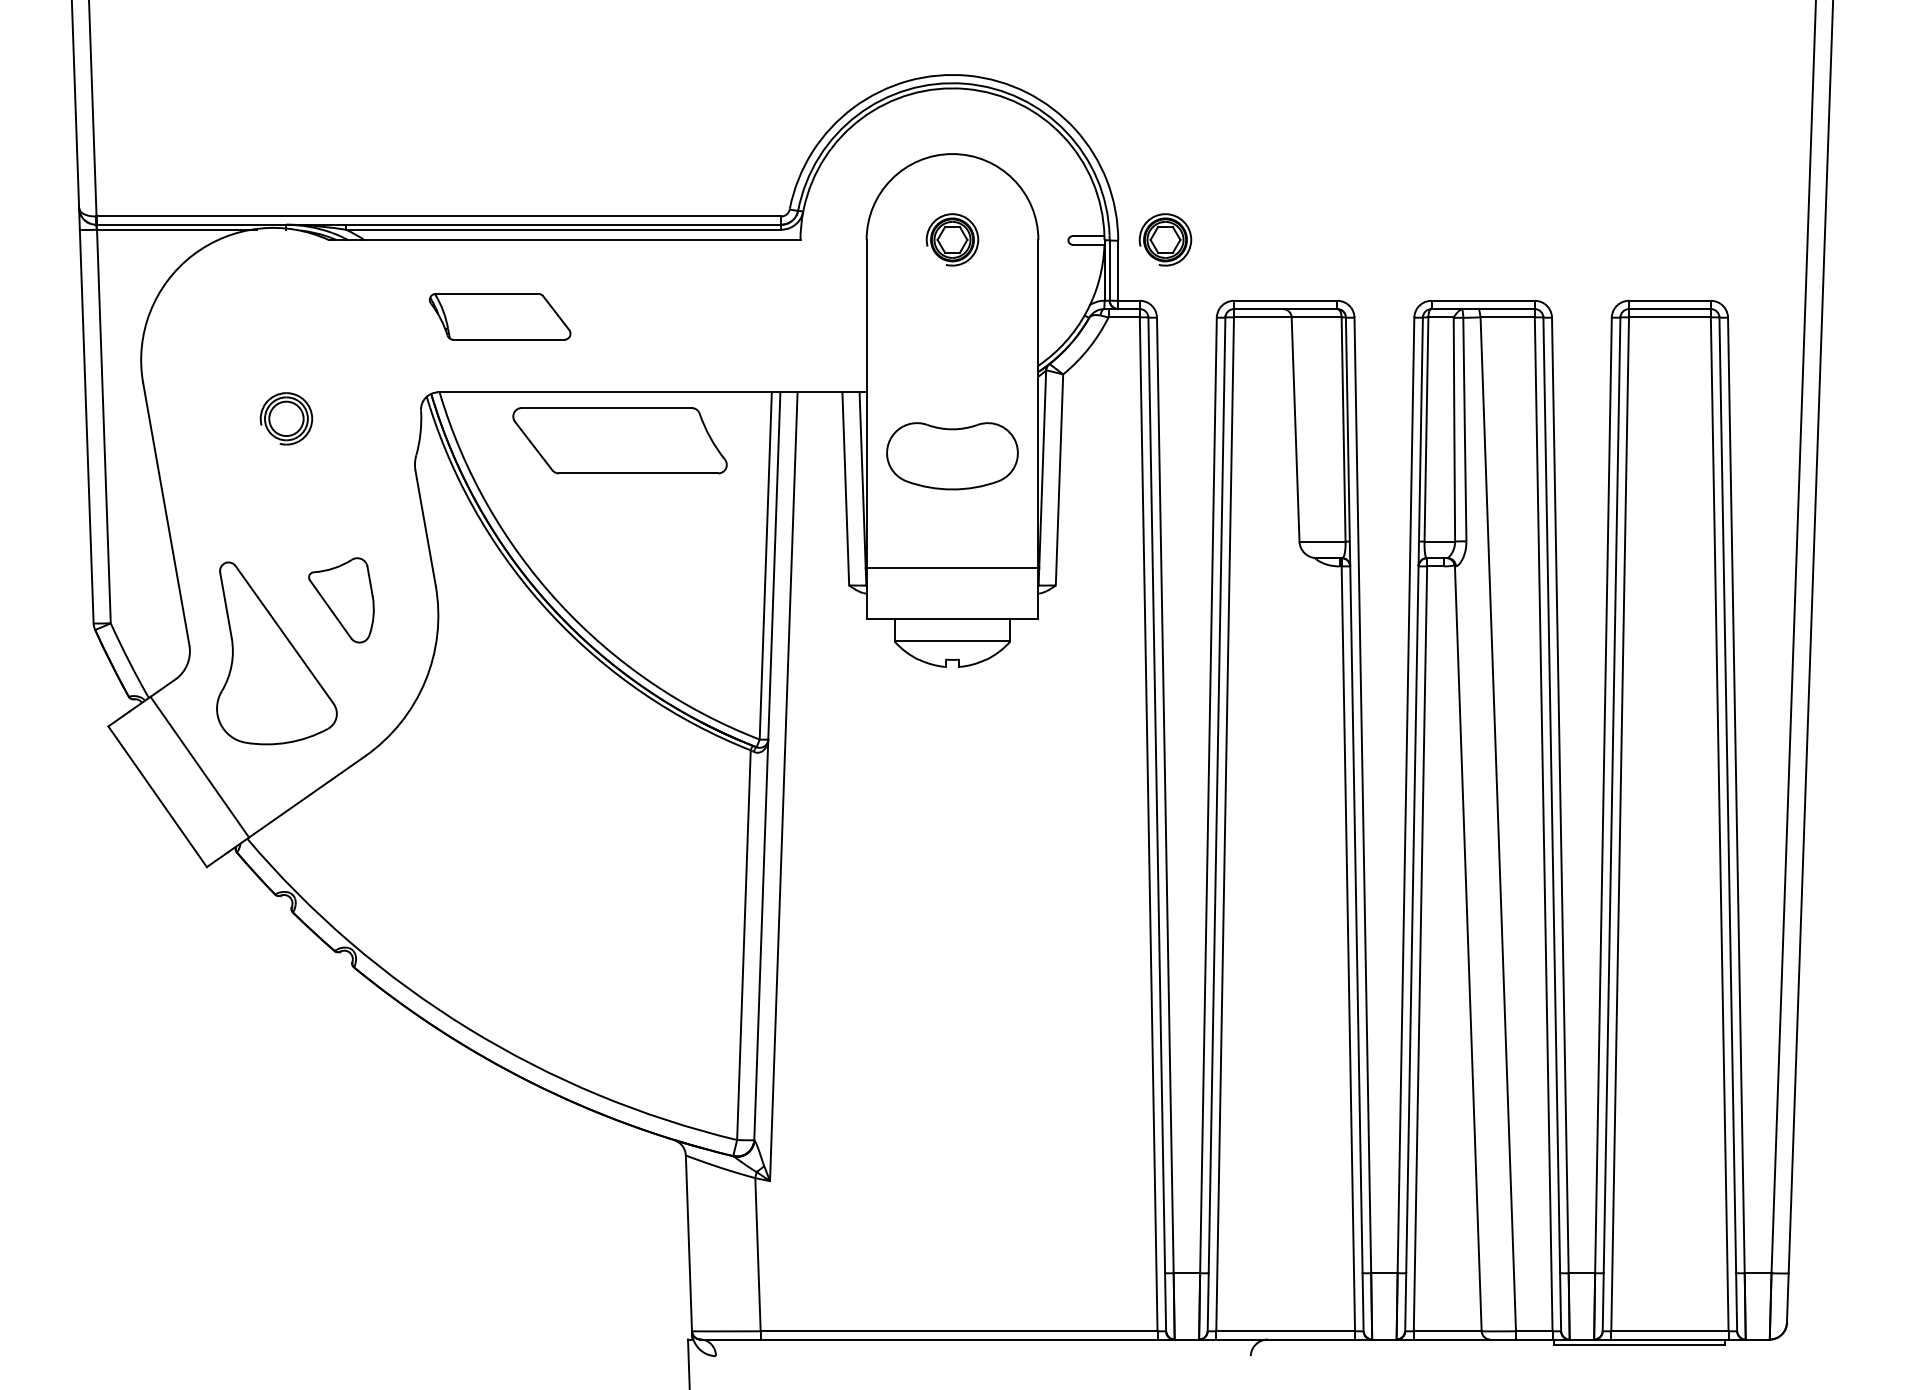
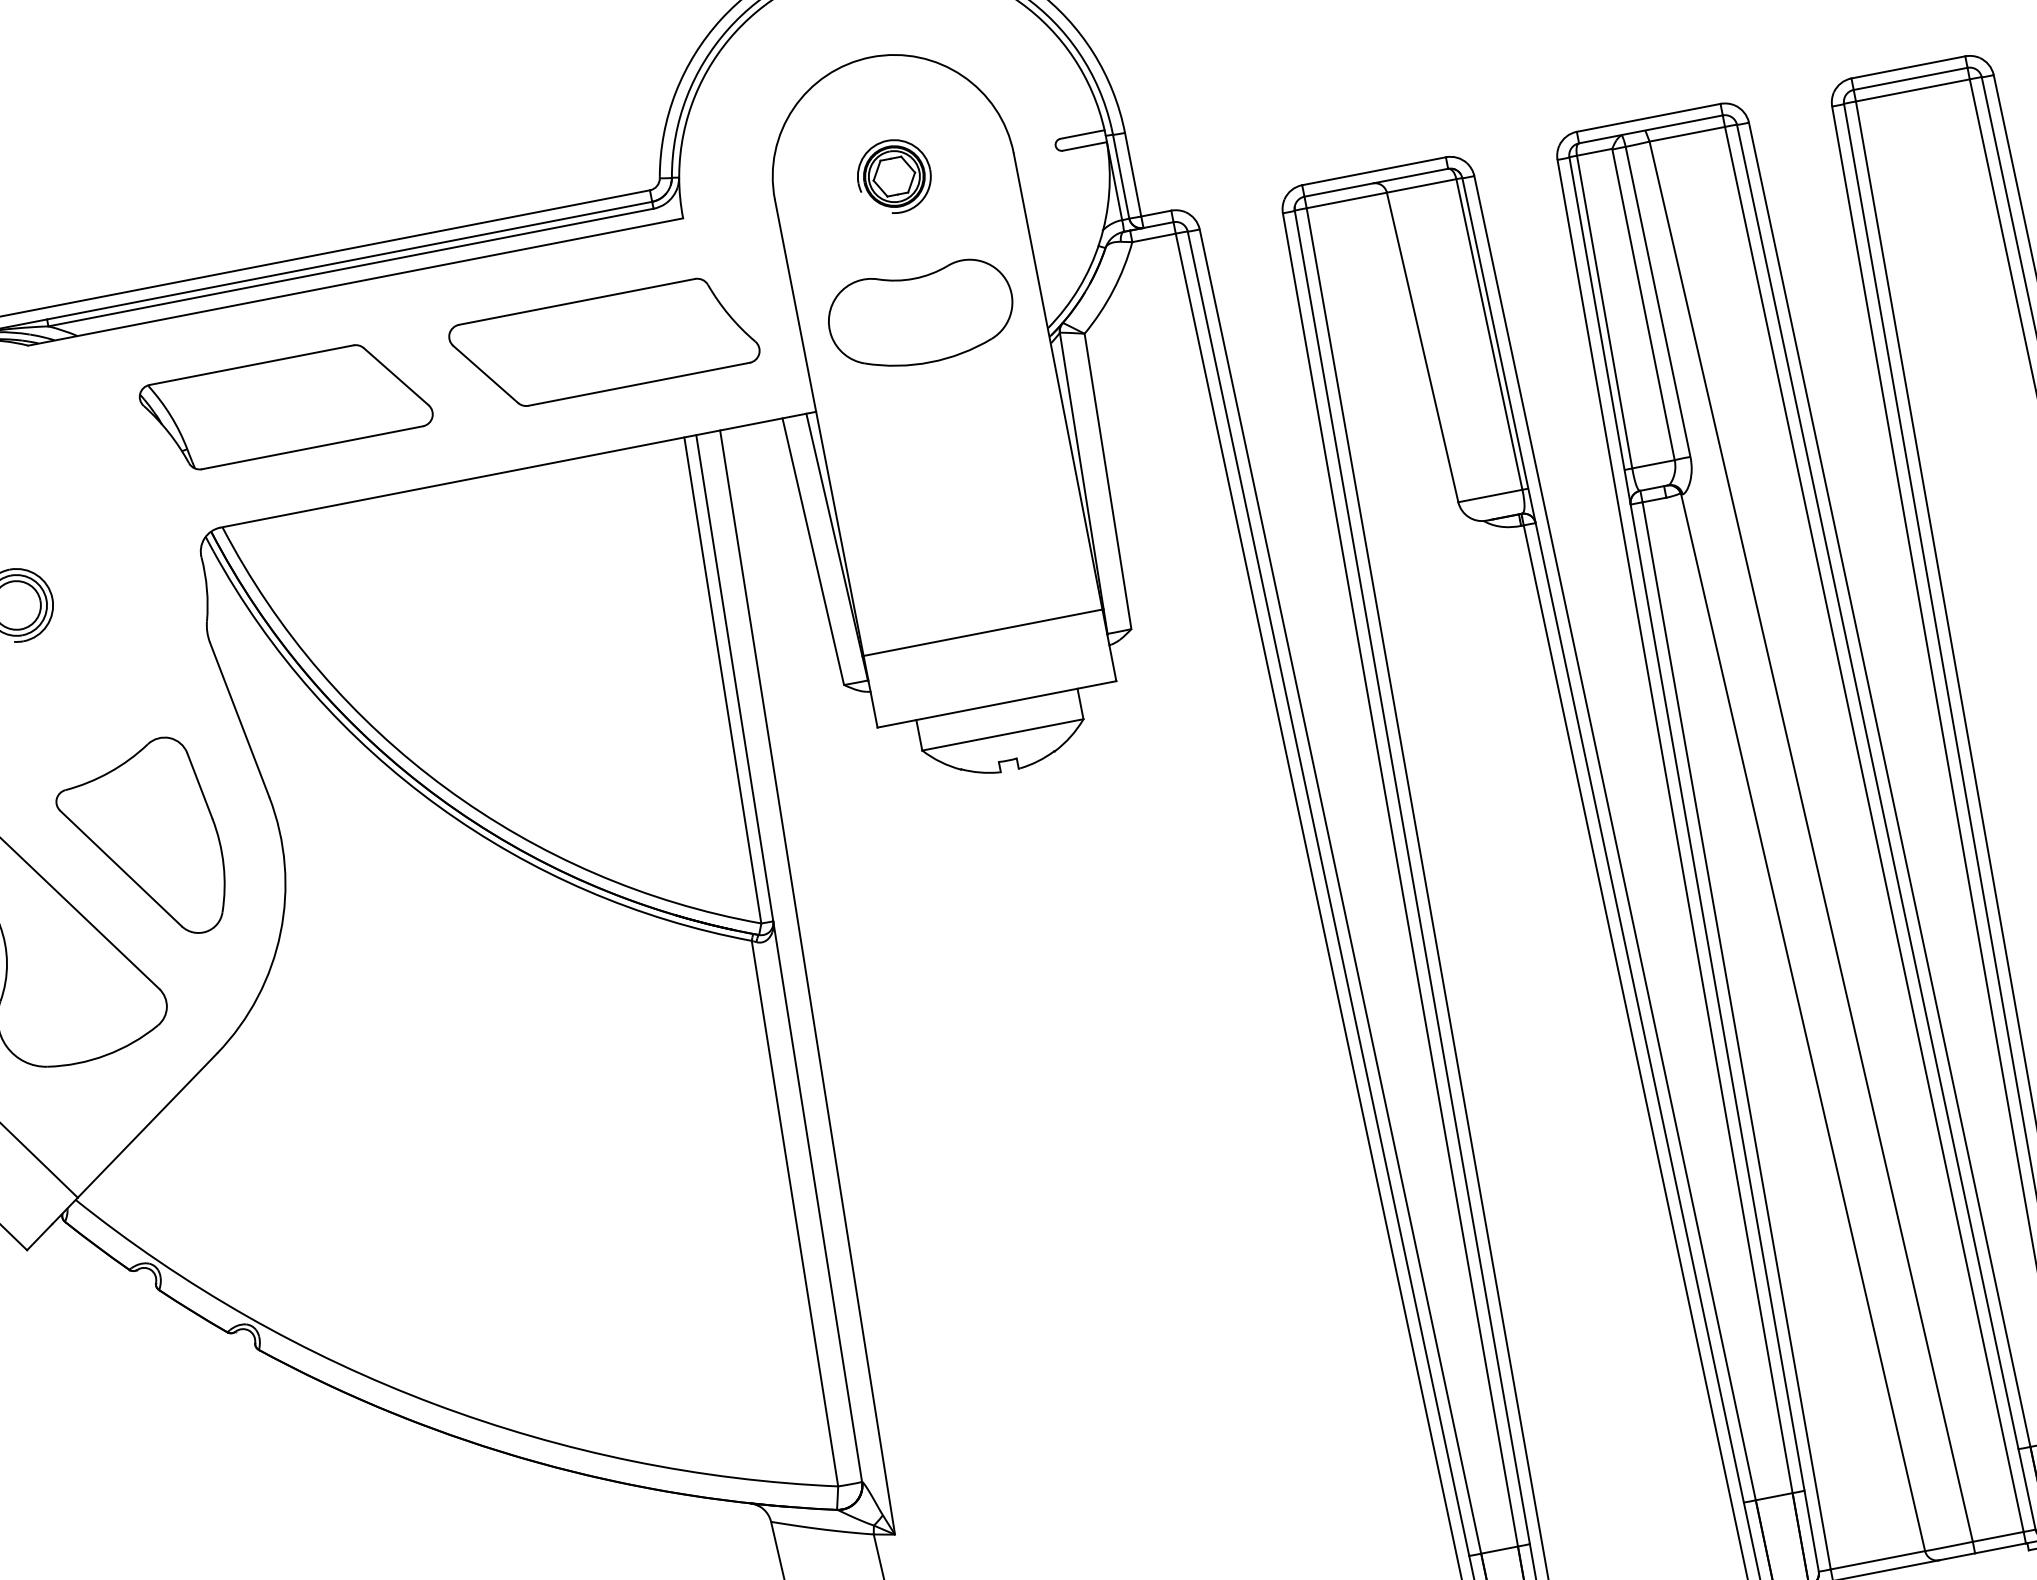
part: (1165, 239) -> (1190, 118), removed
part: (499, 316) -> (285, 405), size x1.43
part: (619, 440) -> (603, 343), moved
part: (952, 456) -> (921, 316), moved
part: (341, 600) -> (142, 843), size x1.67

